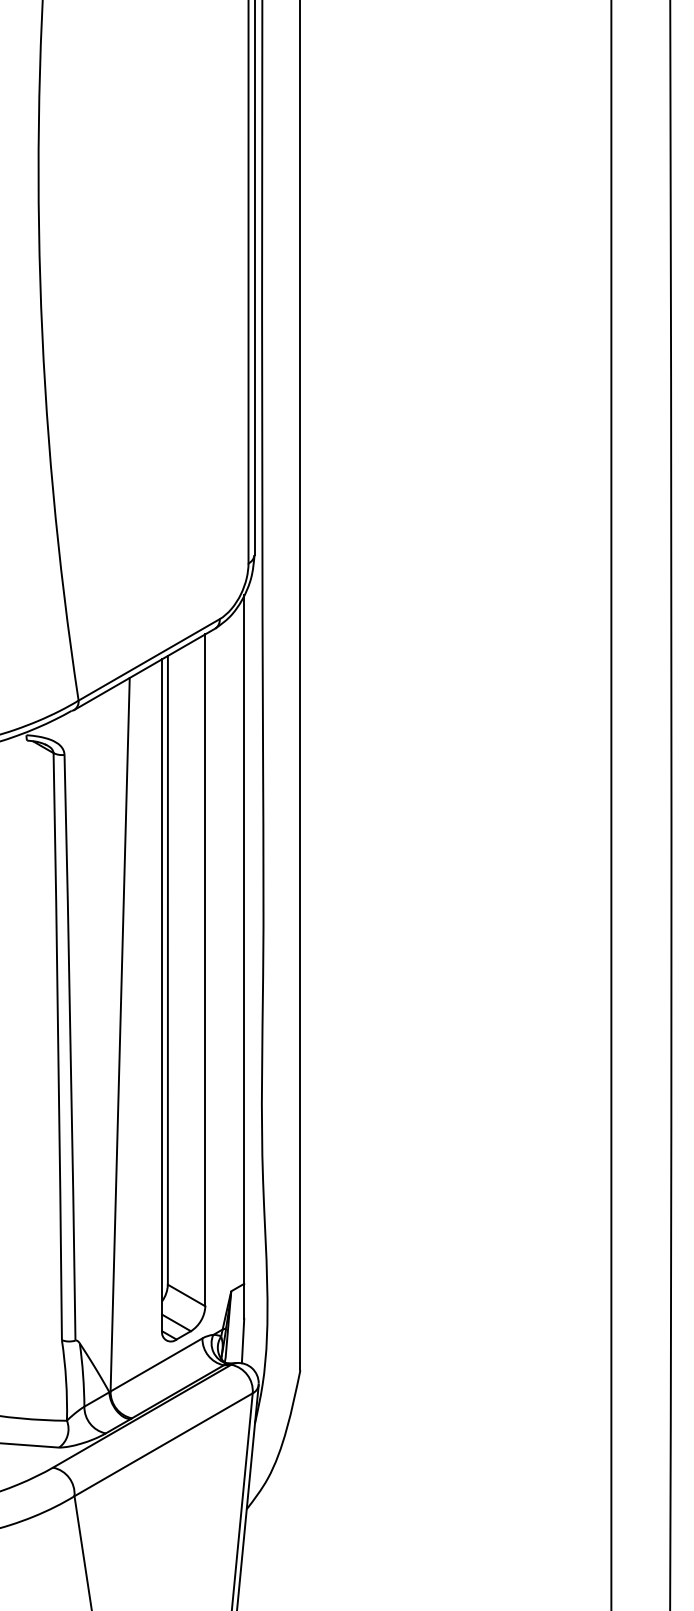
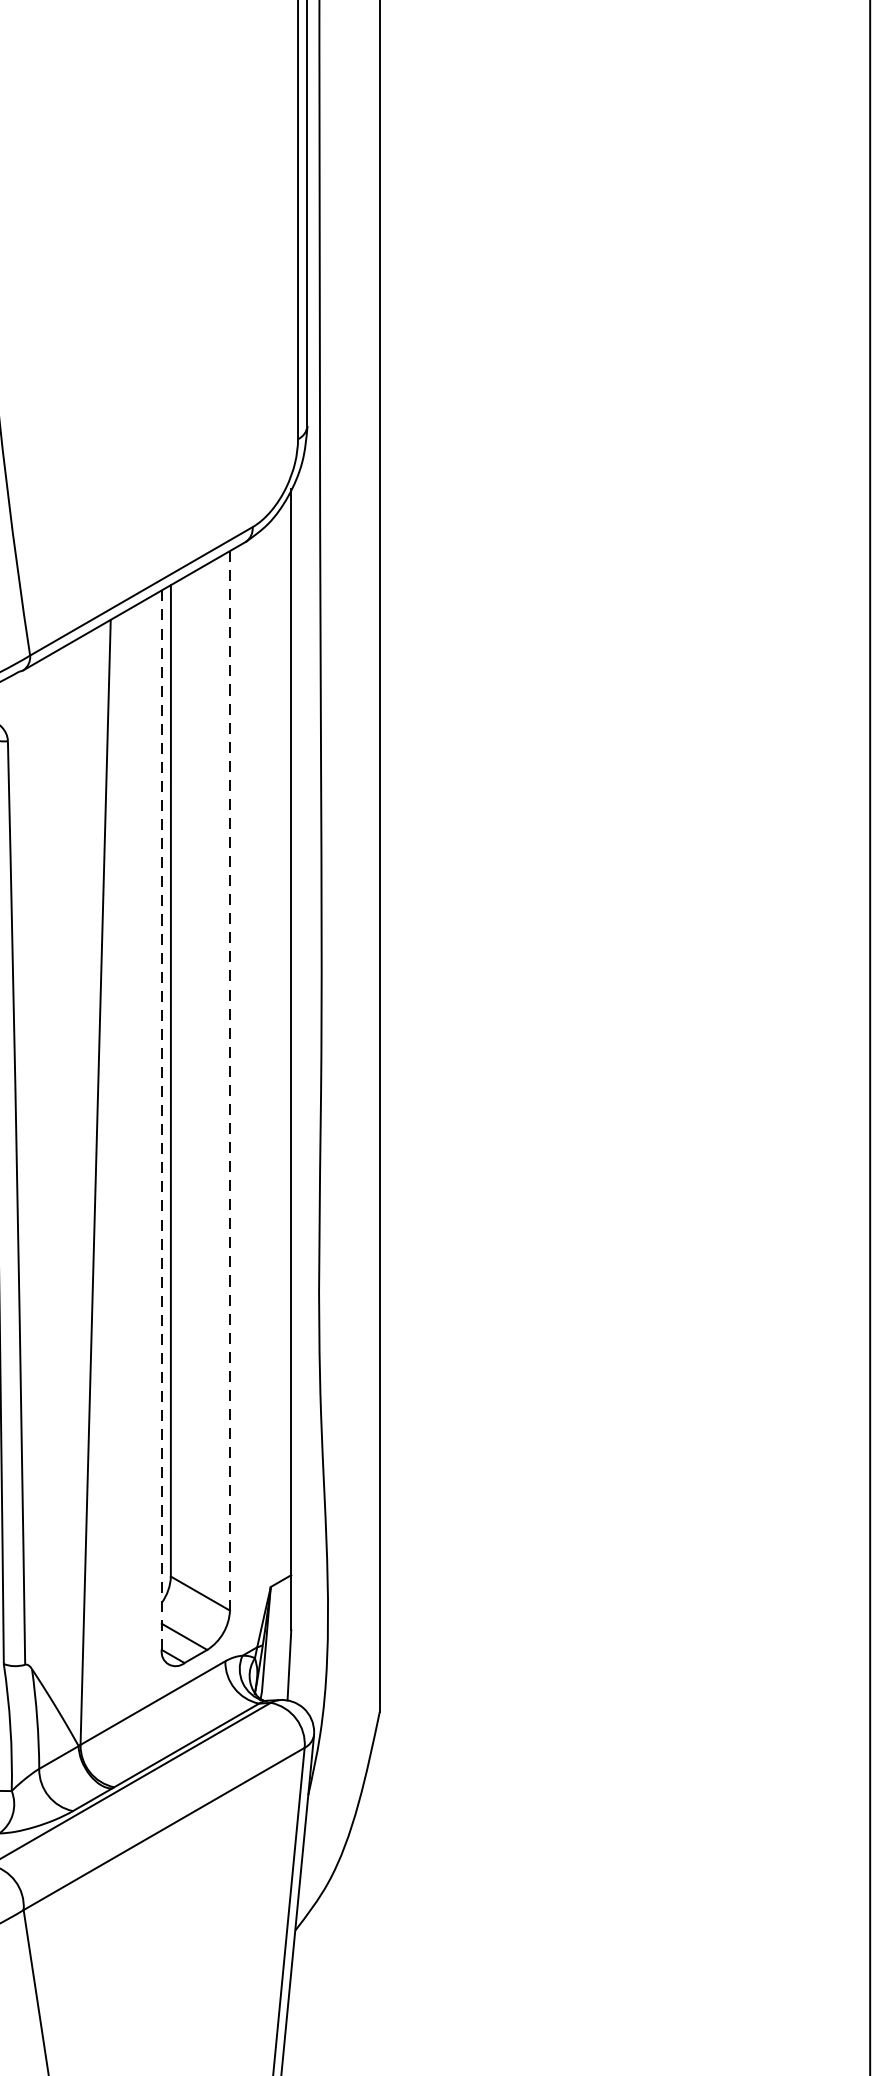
line: (205, 970) -> (230, 1081), solid -> dashed
line: (162, 995) -> (162, 1120), solid -> dashed

